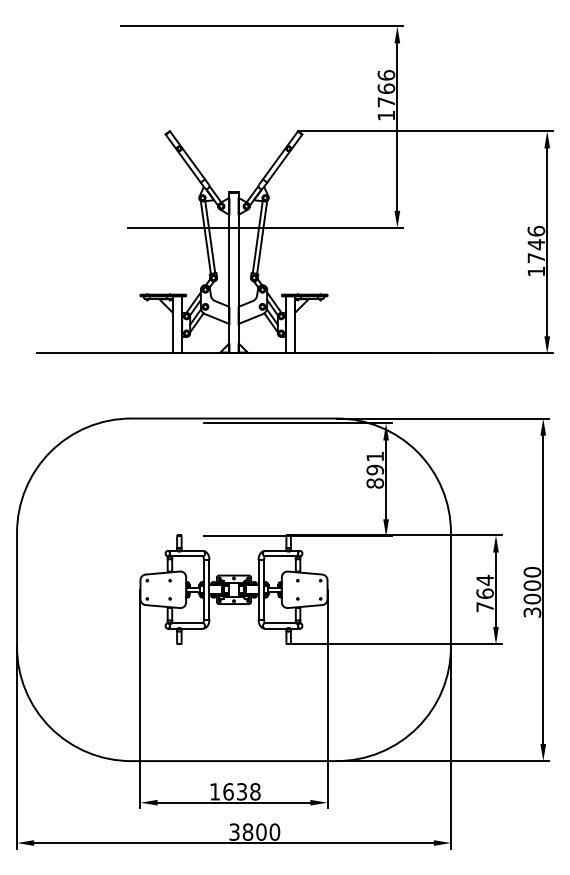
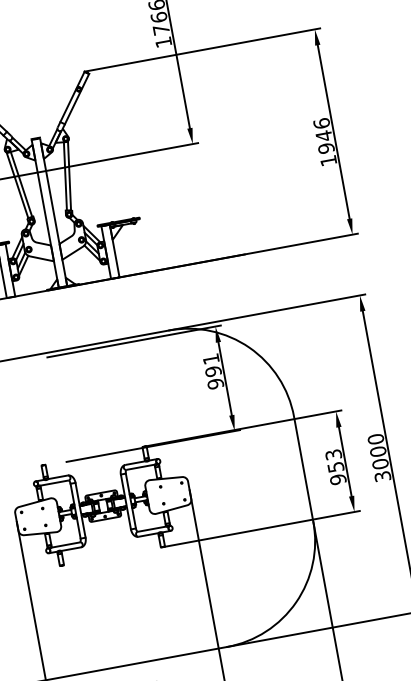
text: (536, 258) -> (326, 148), 1746 -> 1946
text: (375, 483) -> (215, 383), 891 -> 991
text: (484, 593) -> (335, 467), 764 -> 953

